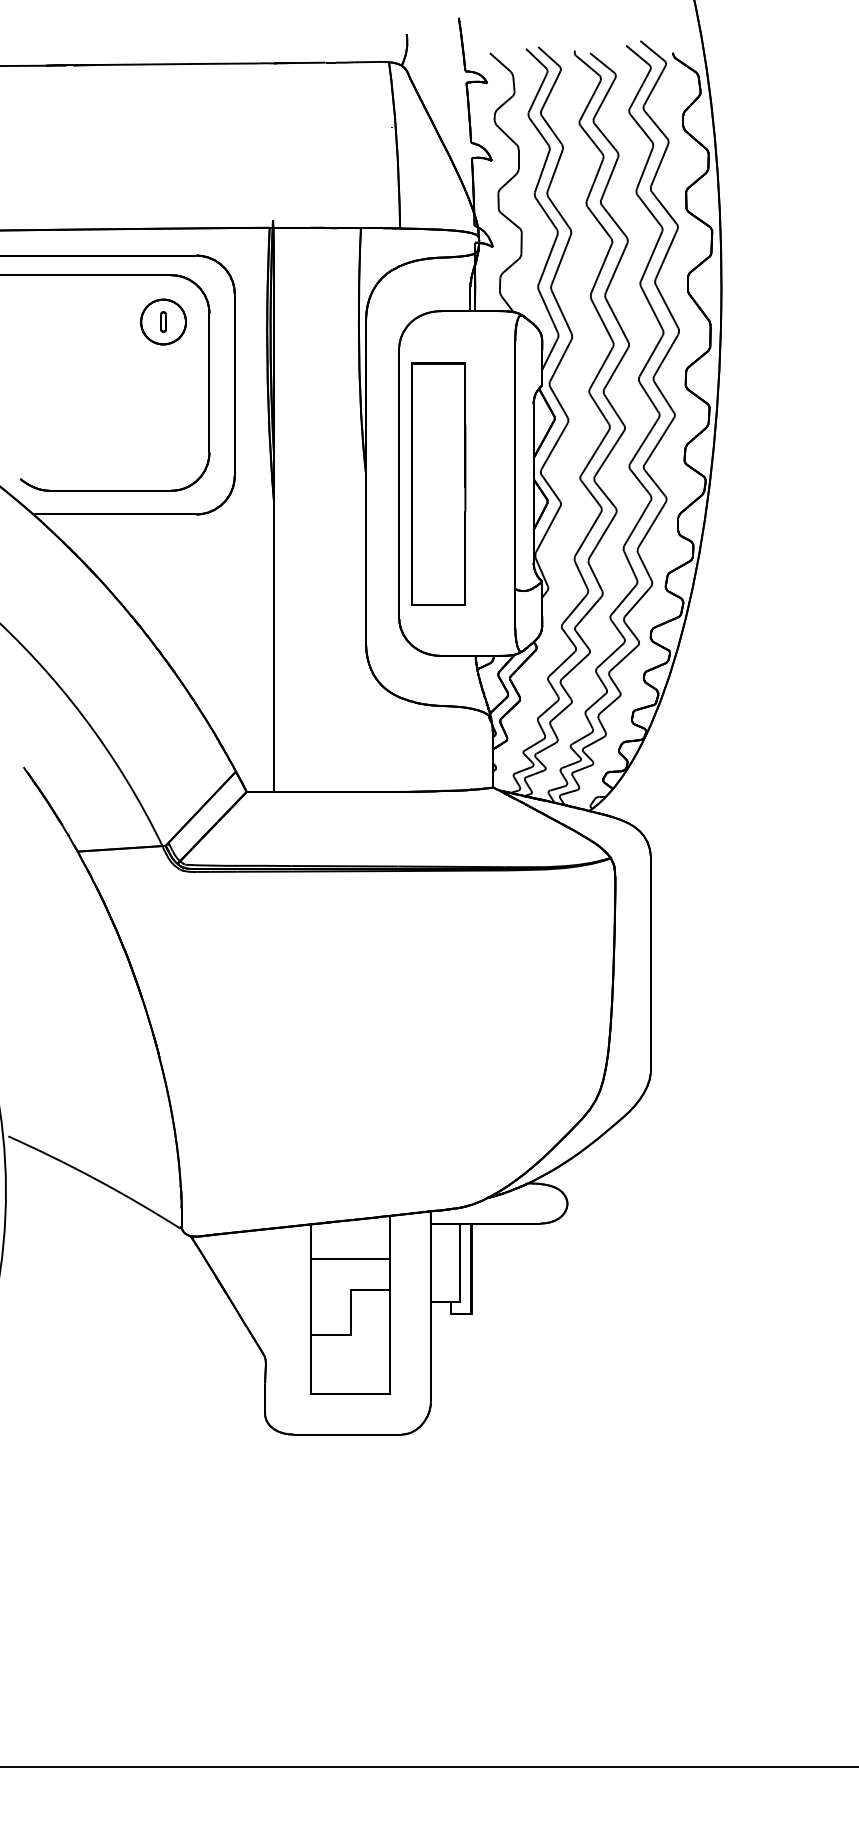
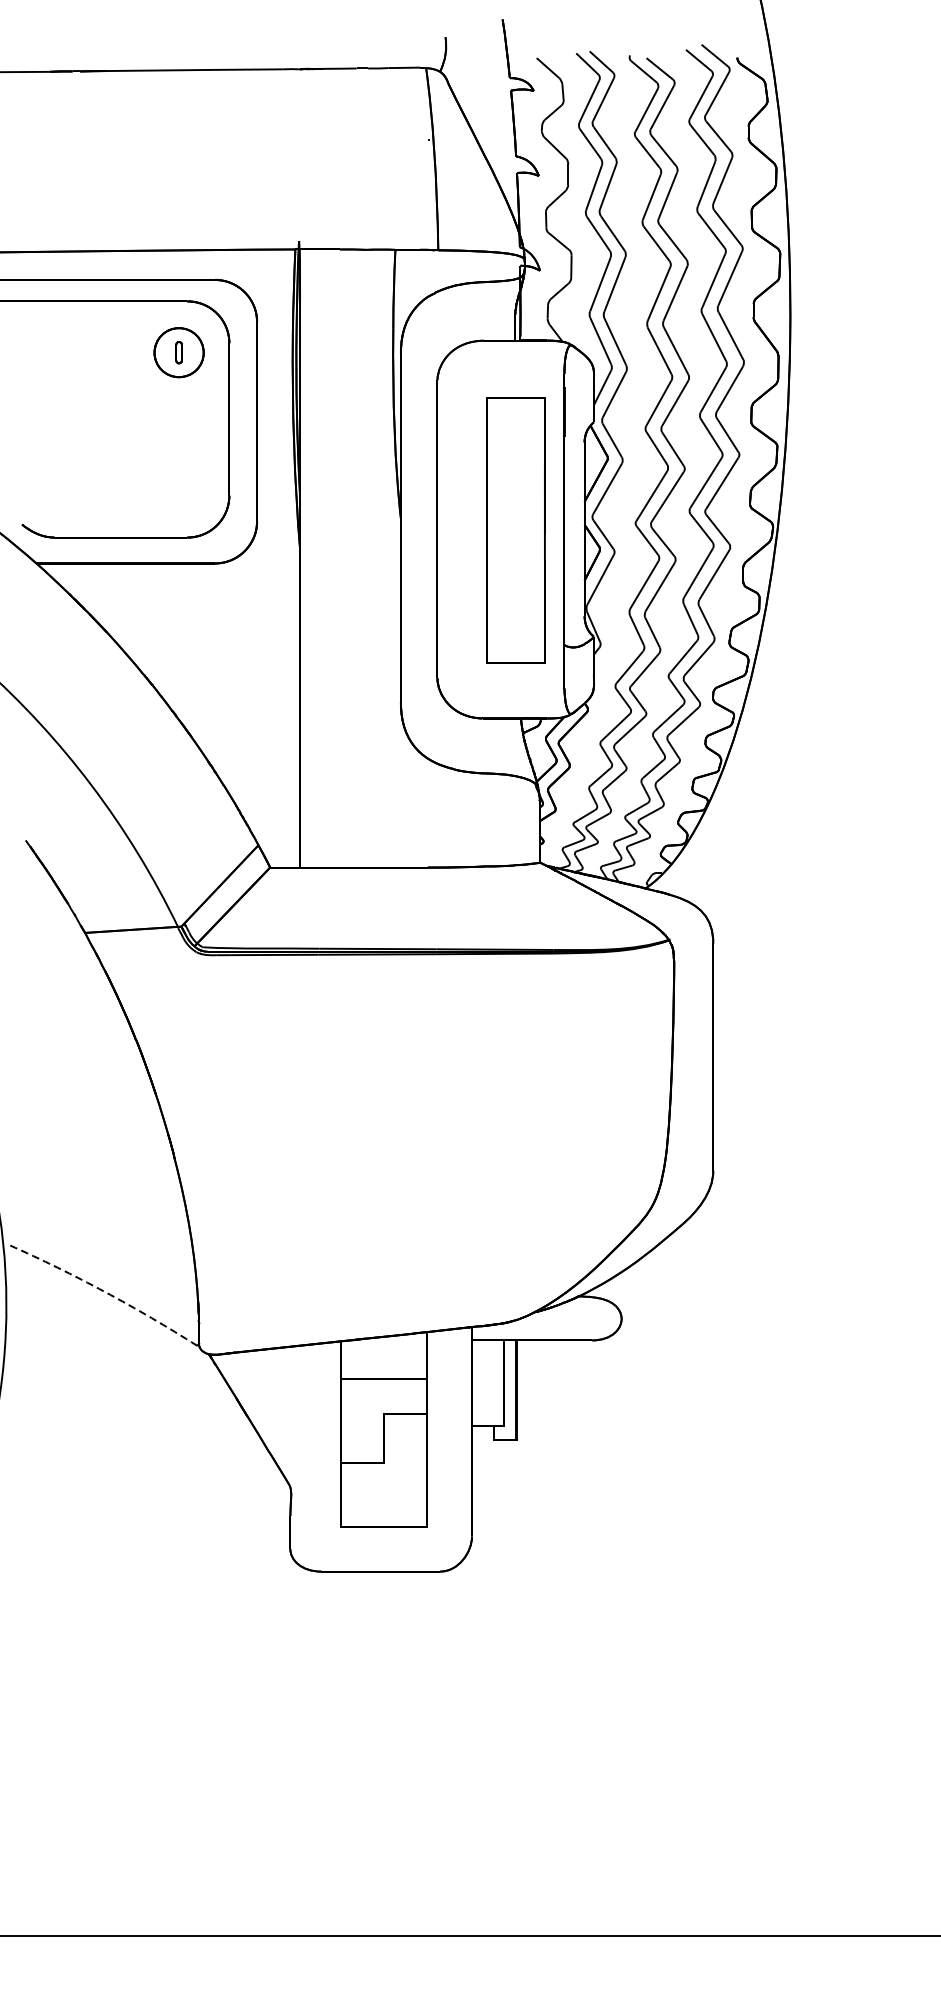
part: (438, 484) -> (515, 530), moved
arc: (95, 1179) -> (104, 1292), solid -> dashed

